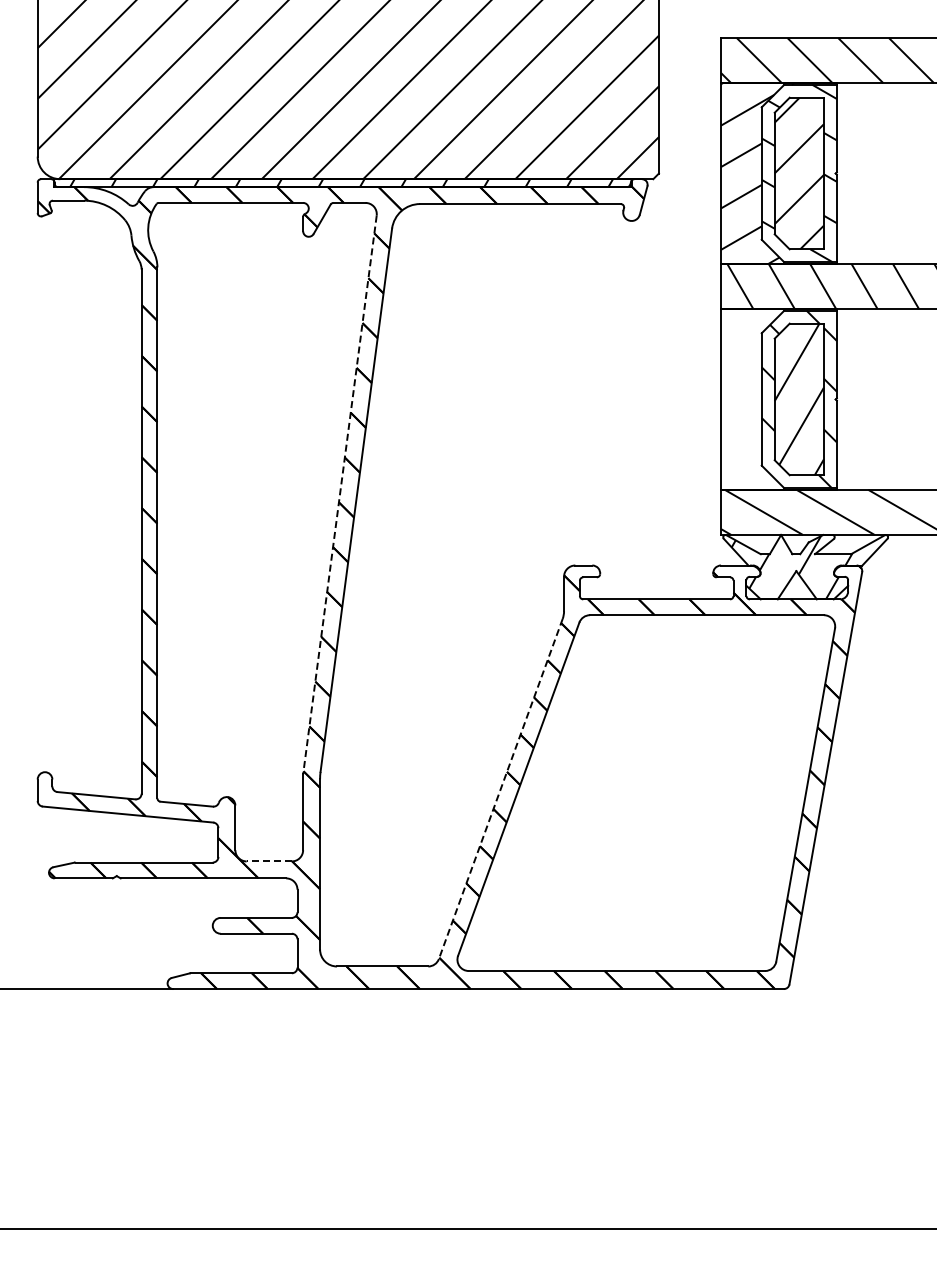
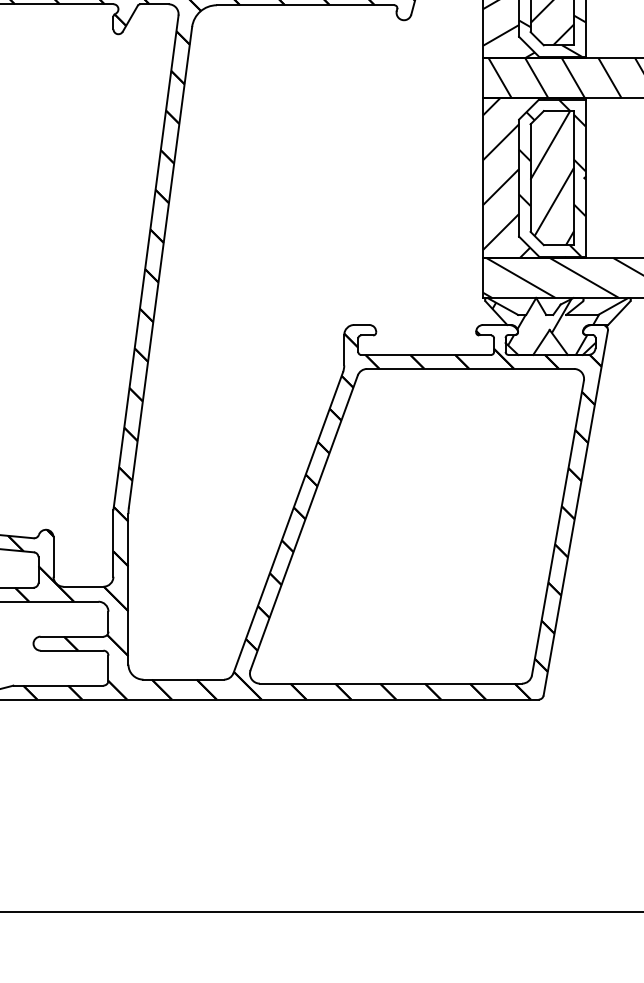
hatch: (767, 399) -> (524, 178), added
line: (339, 495) -> (145, 263), dashed -> solid
line: (500, 789) -> (288, 523), dashed -> solid
line: (269, 861) -> (83, 586), dashed -> solid

